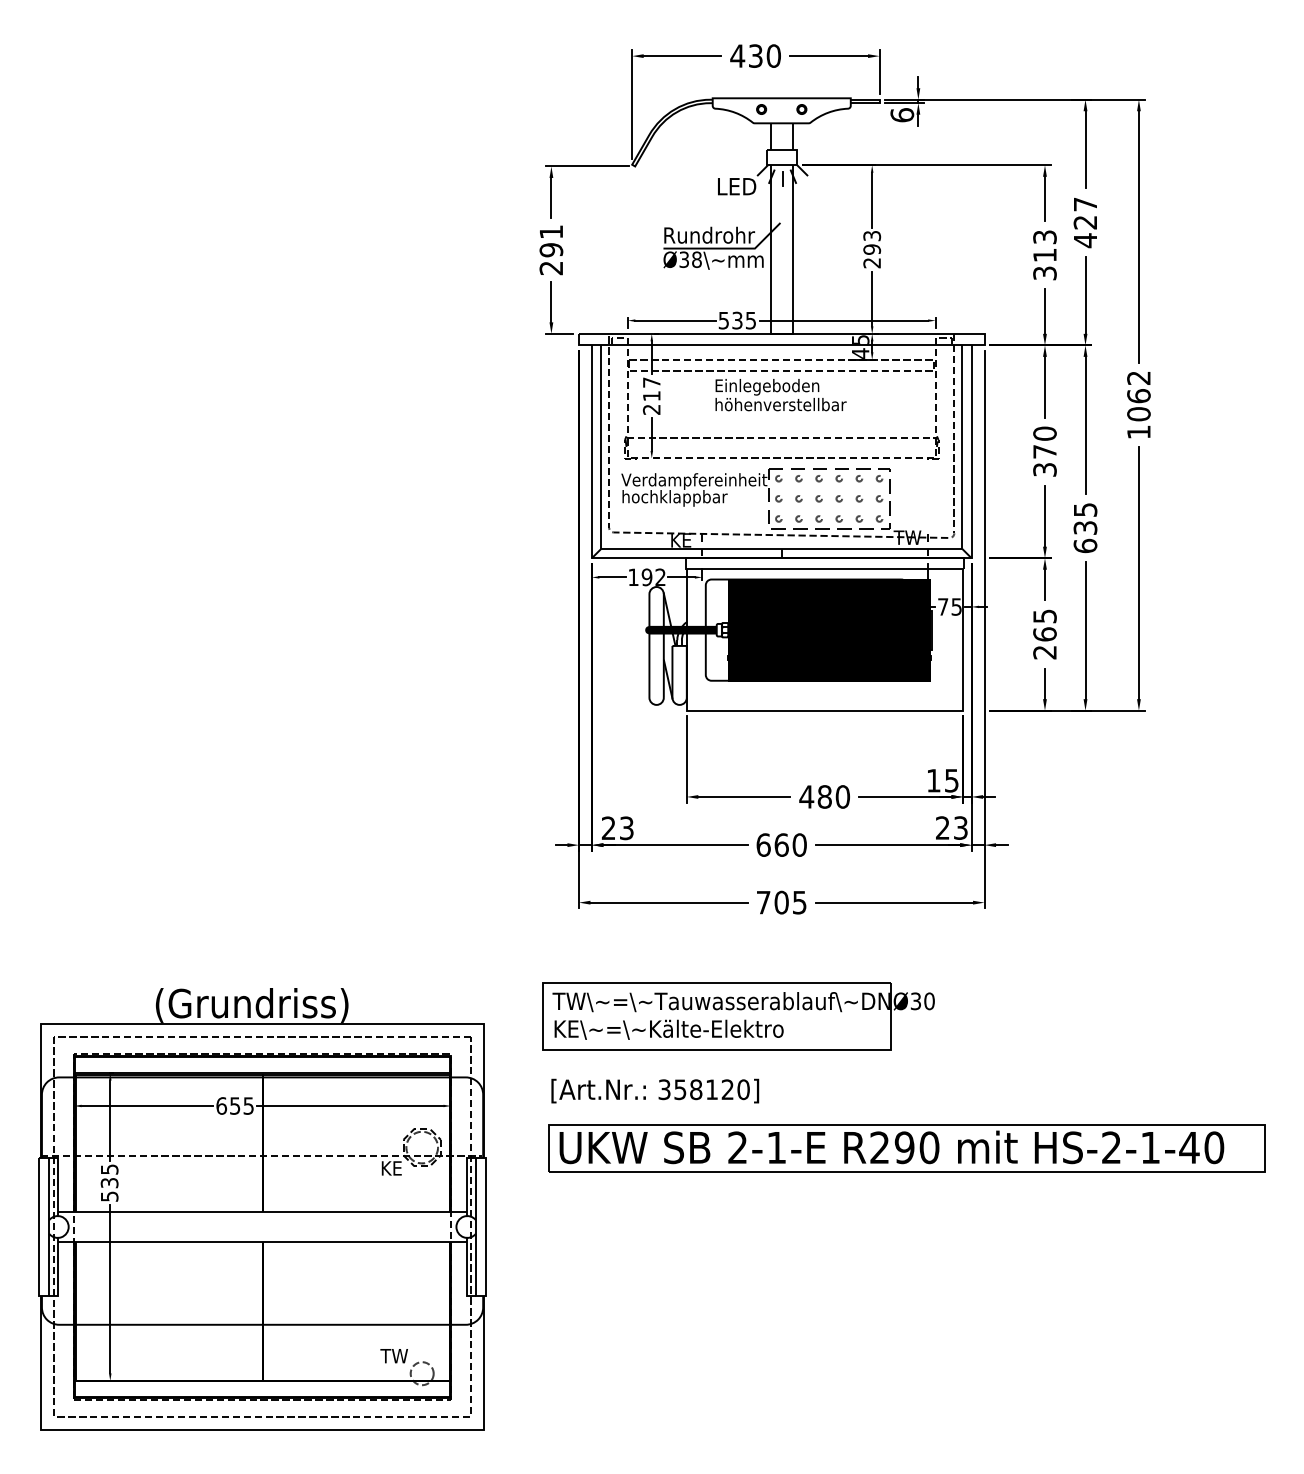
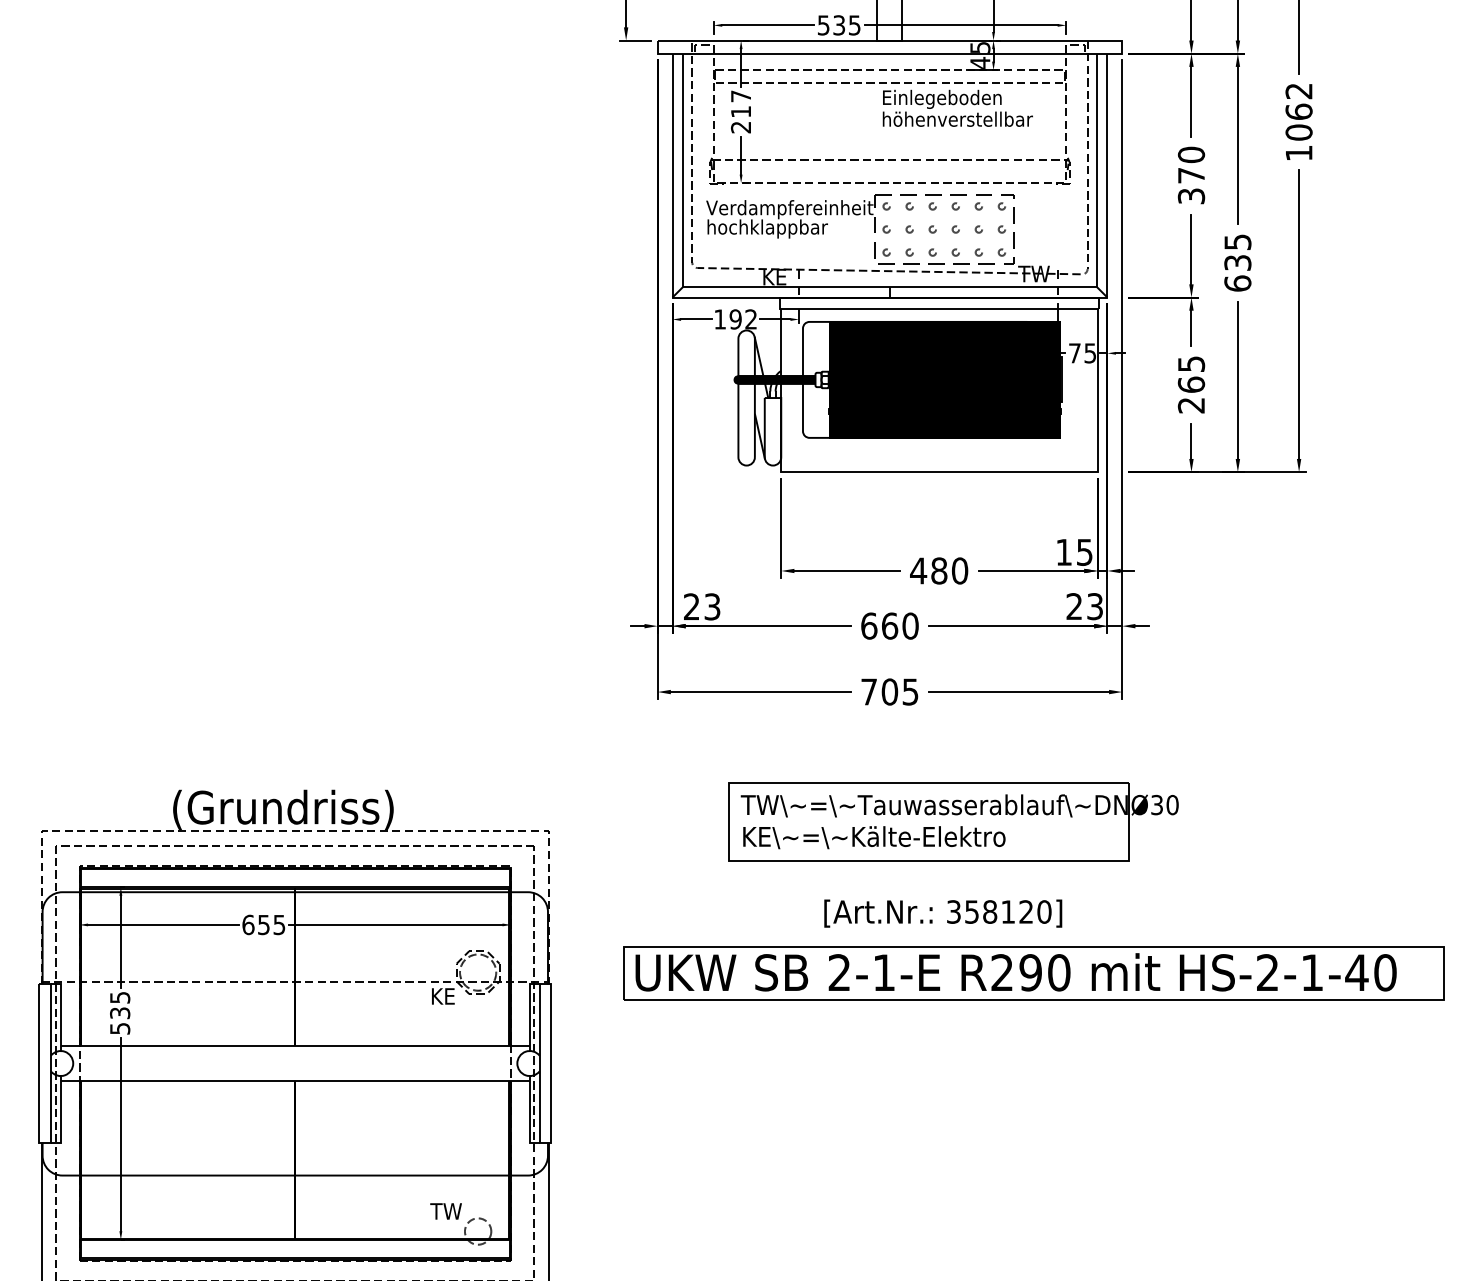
text: (780, 395) -> (957, 108), moved
part: (738, 1016) -> (953, 822), moved
line: (263, 1024) -> (296, 831), solid -> dashed
text: (655, 1090) -> (943, 912), moved

